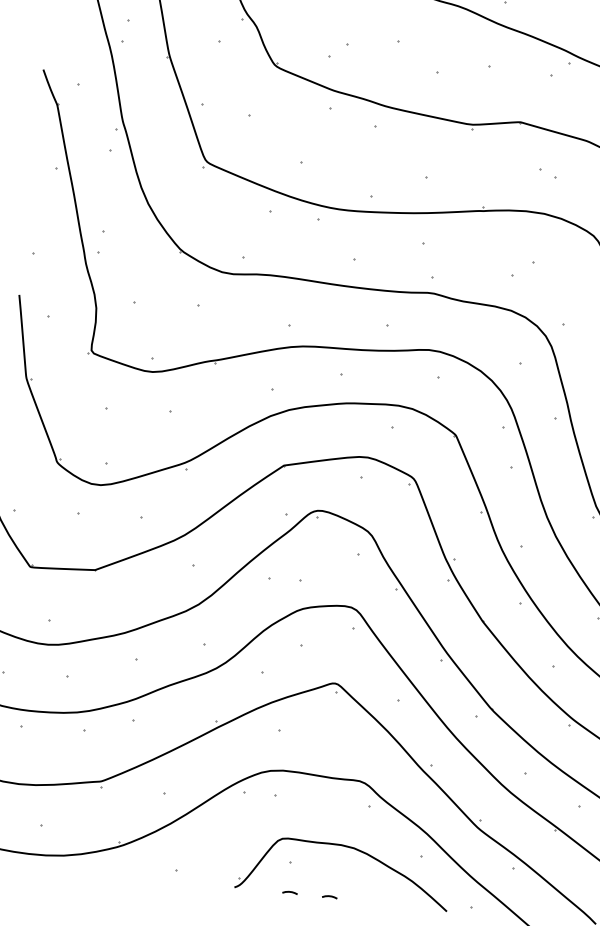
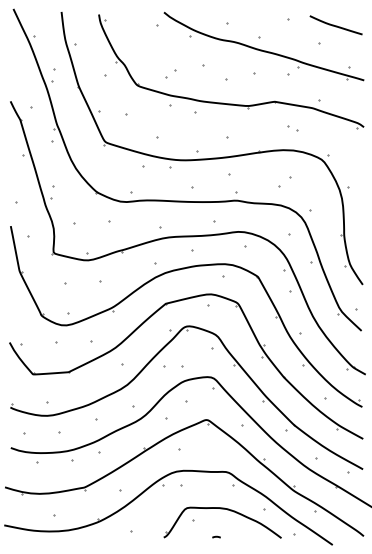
curve: (290, 891) -> (194, 536), removed

